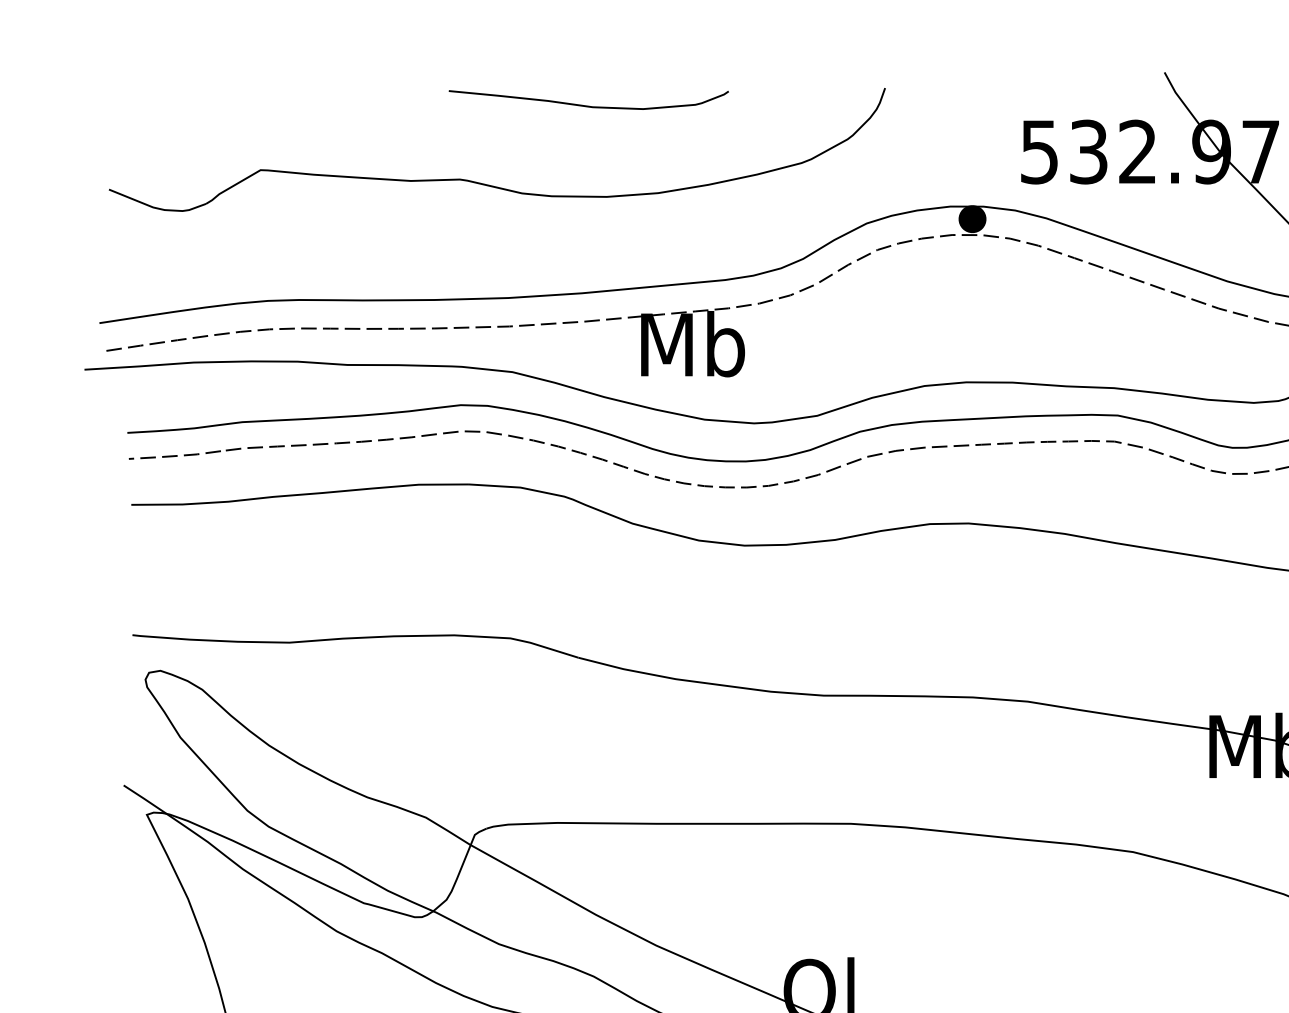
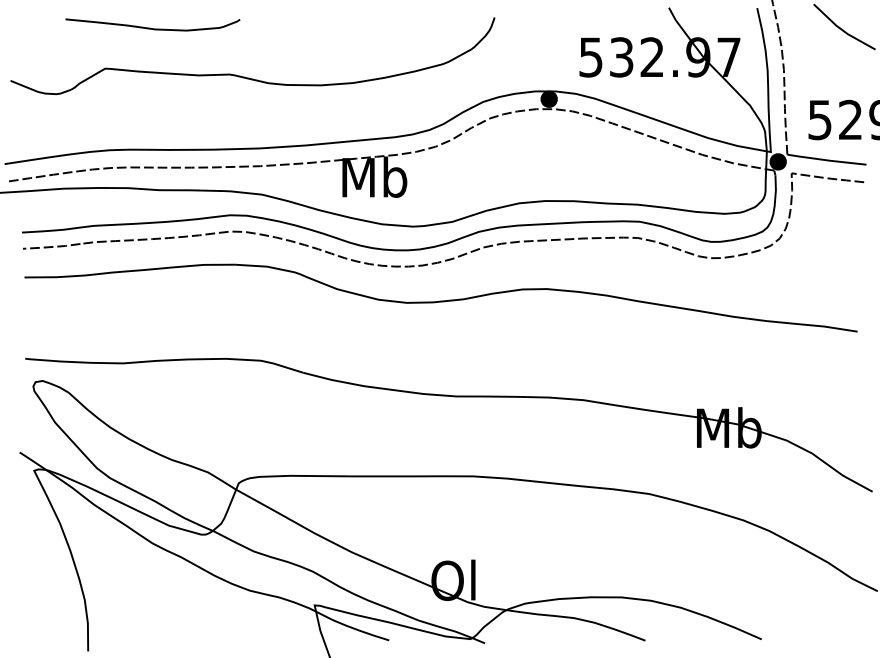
curve: (585, 104) -> (150, 27), moved

